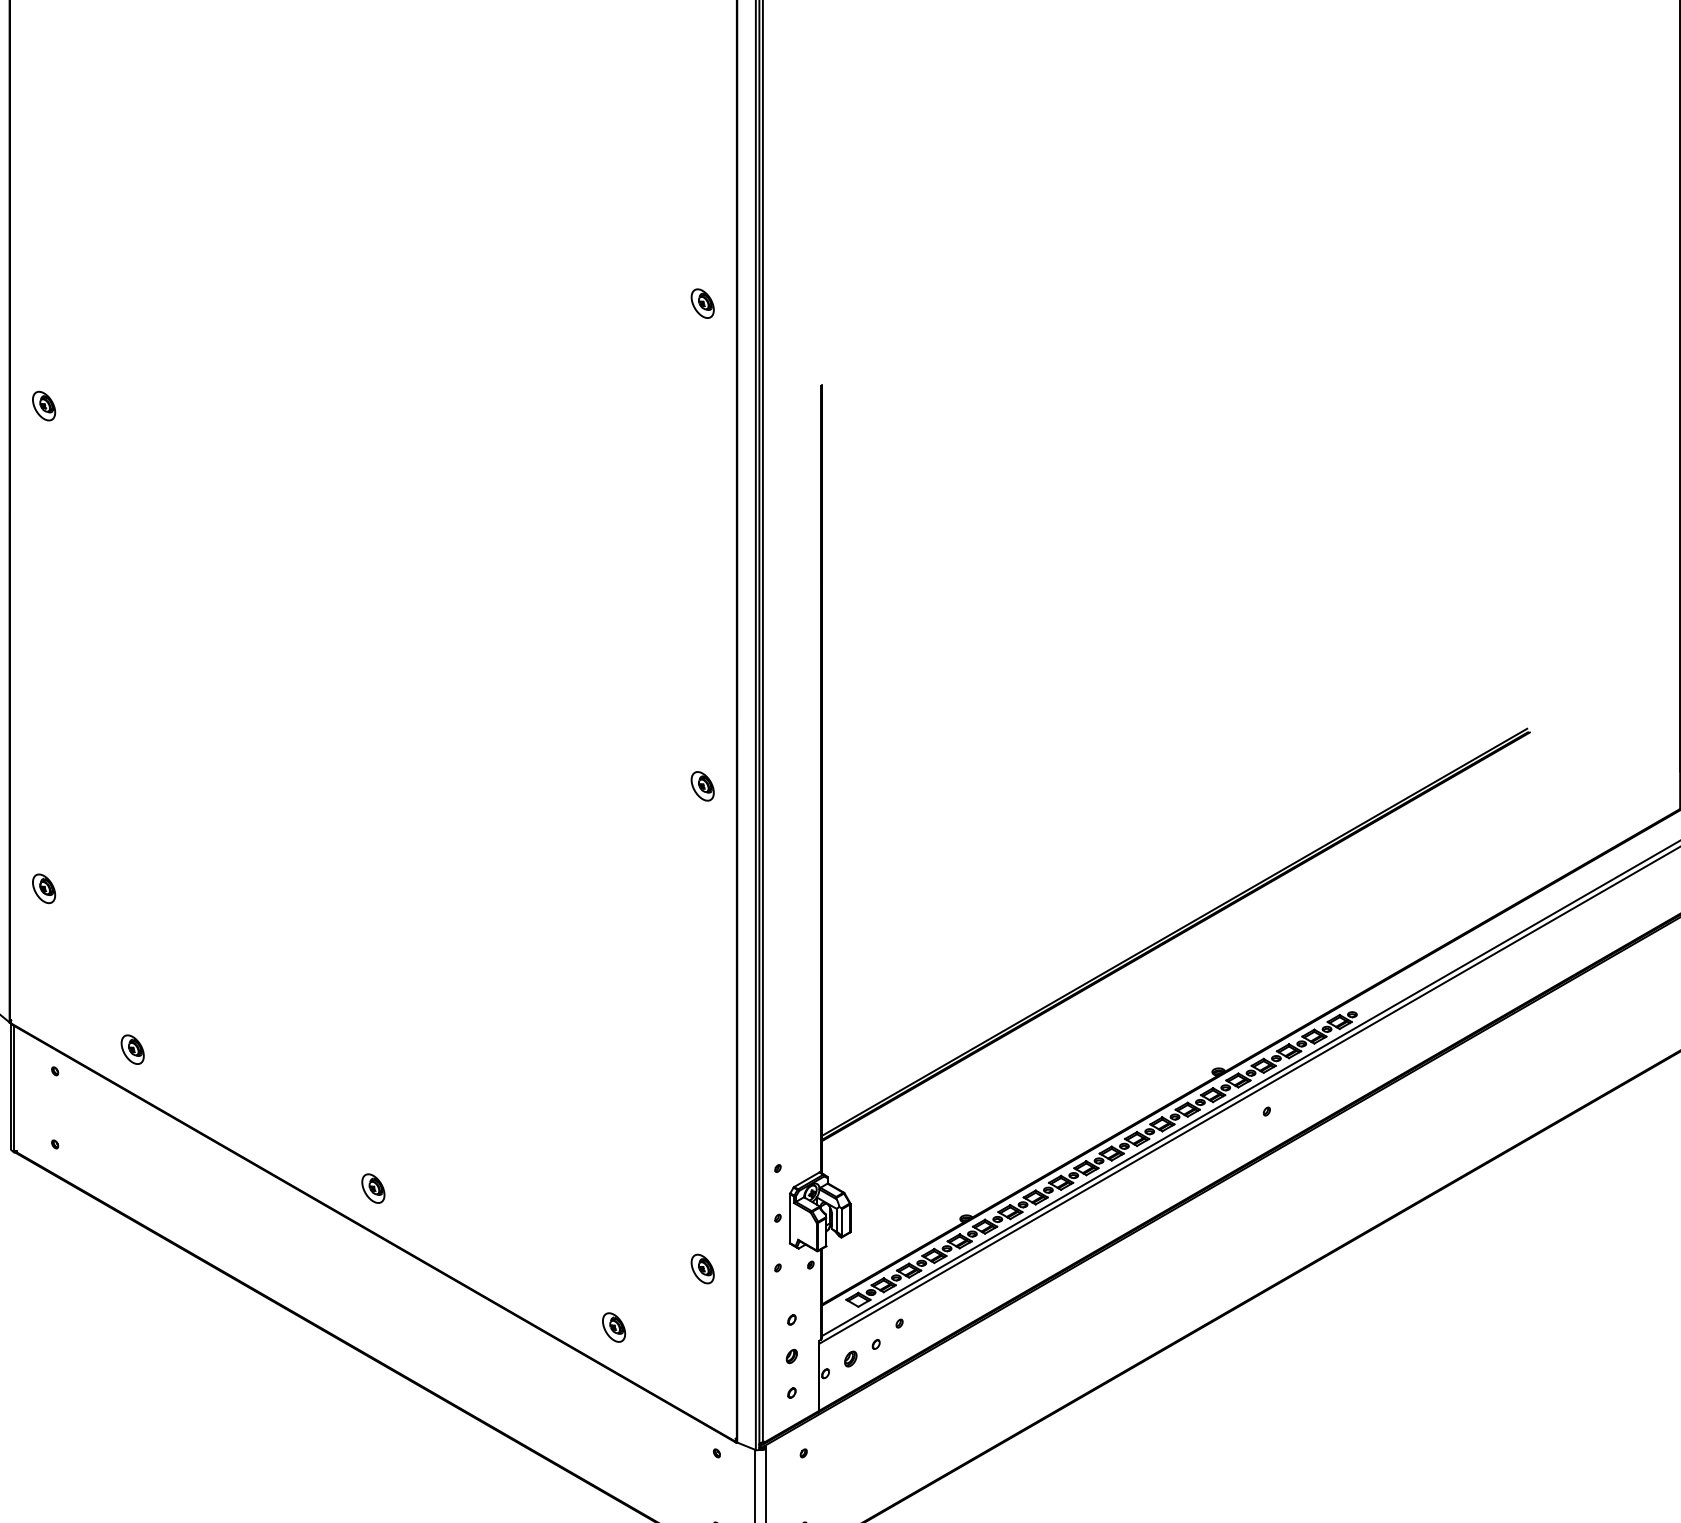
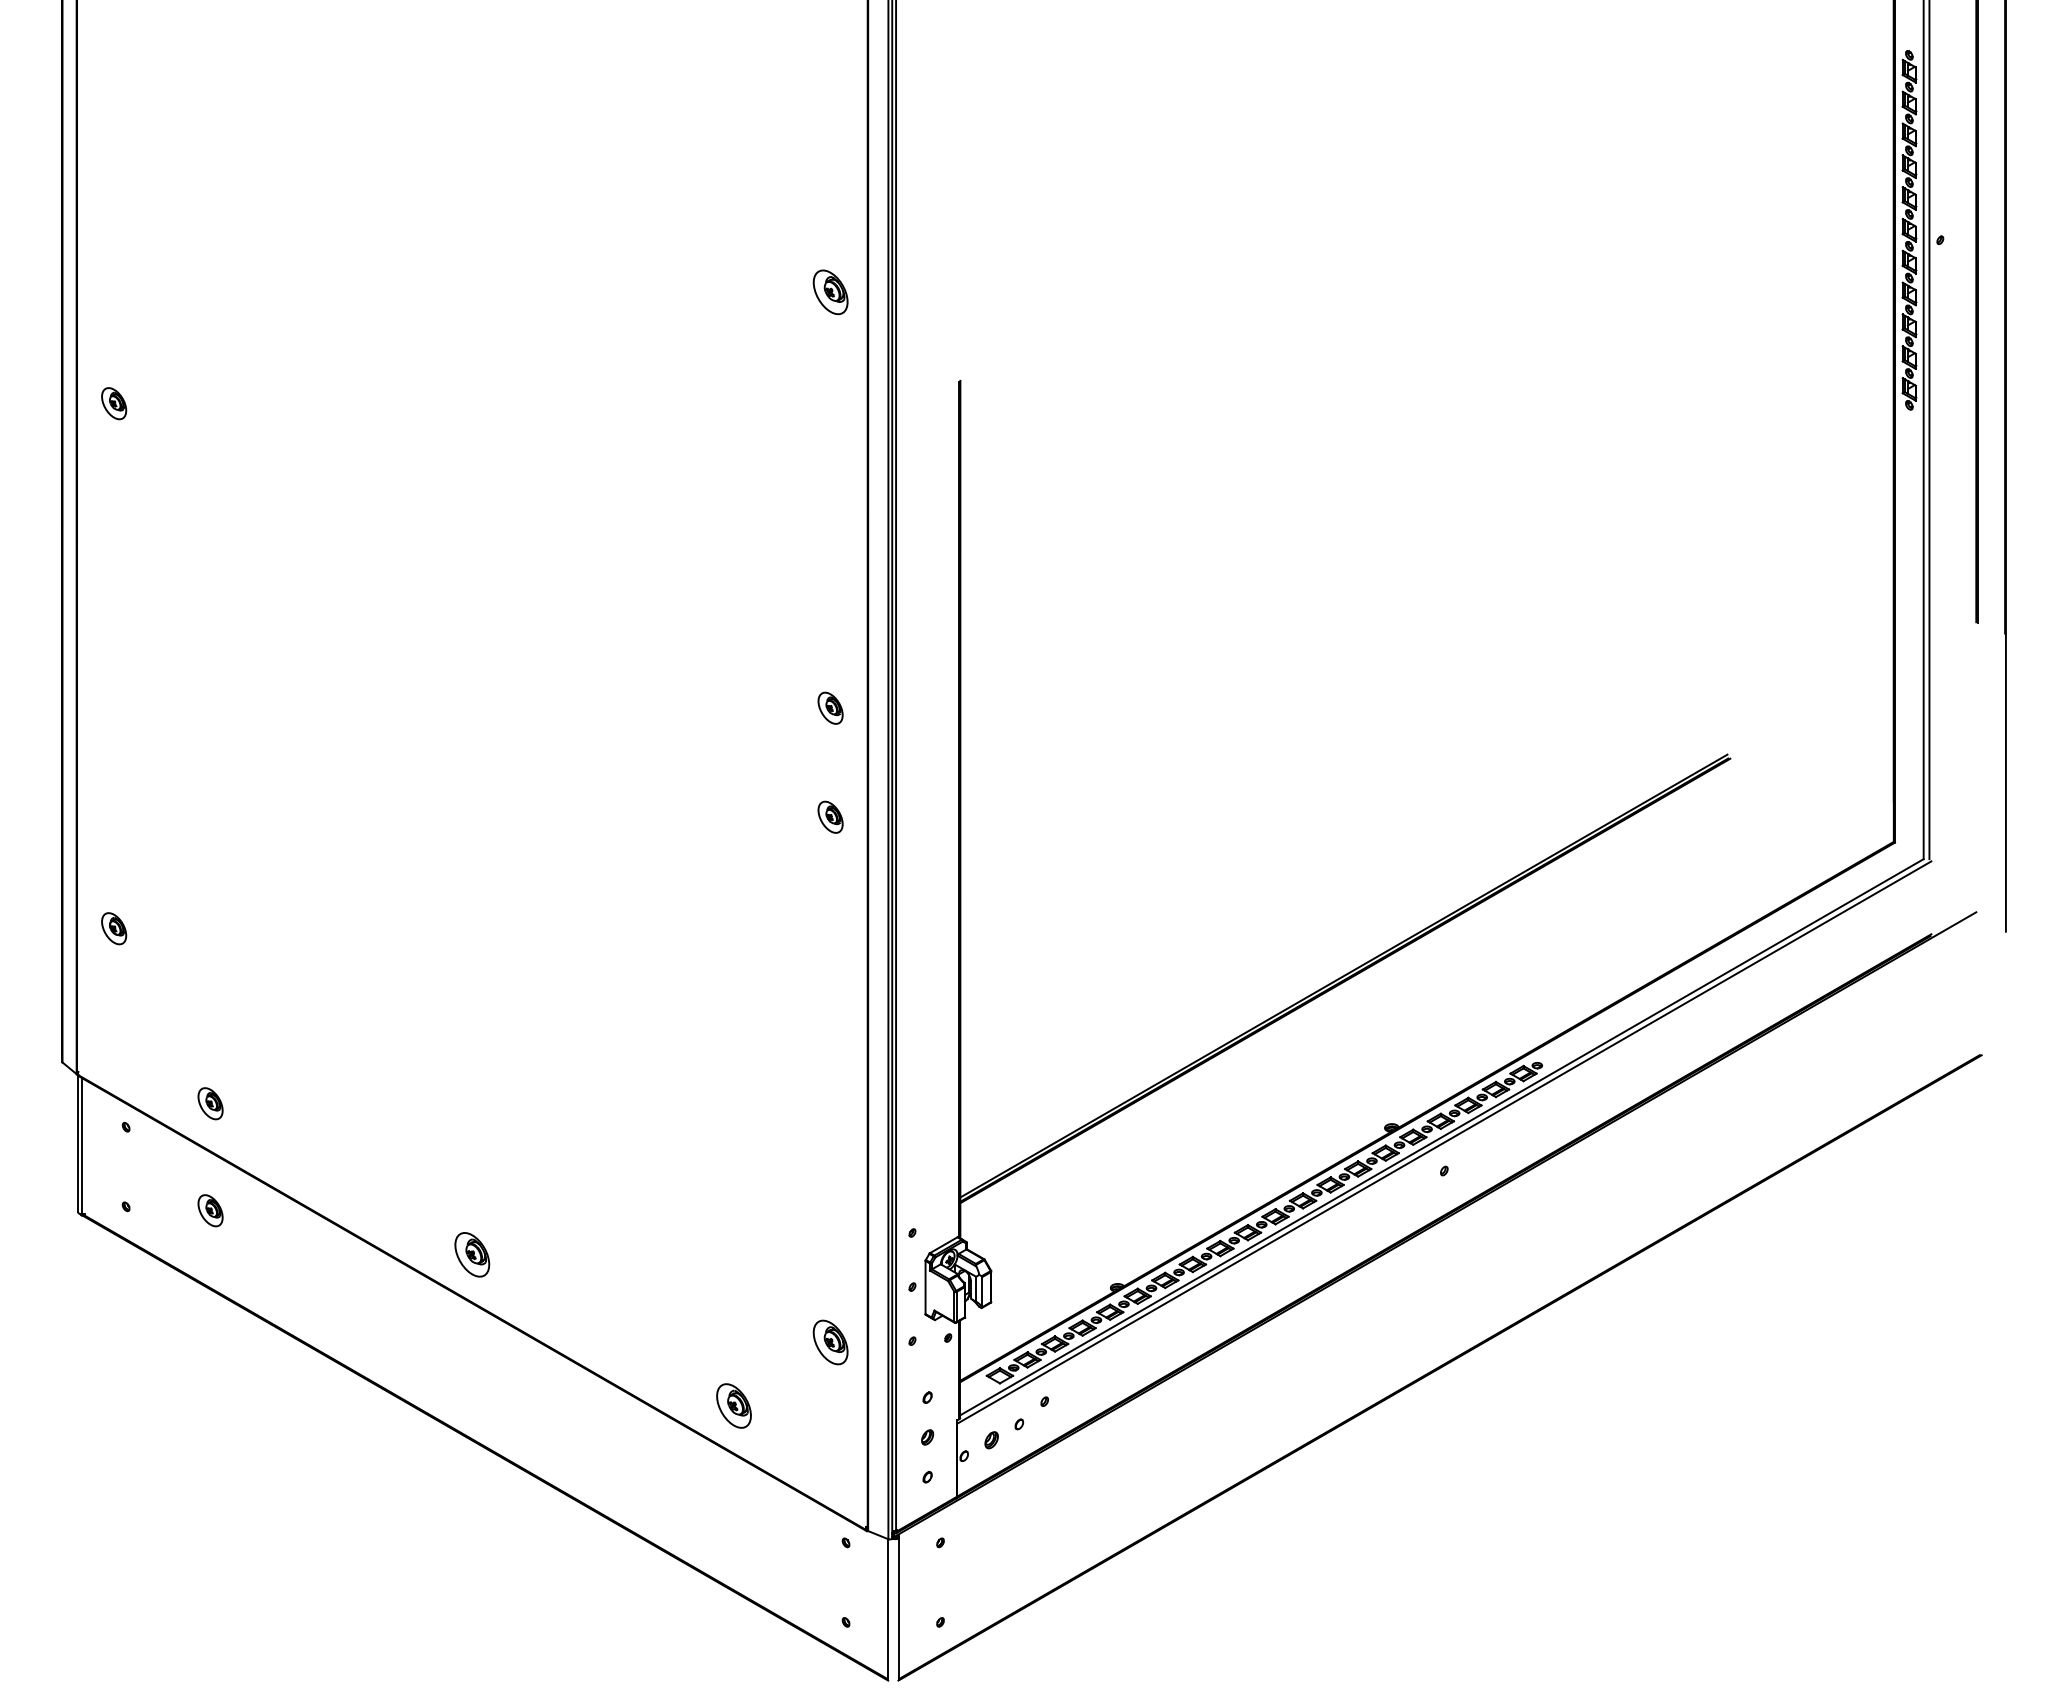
part: (702, 303) -> (830, 291), size x1.4
part: (702, 685) -> (830, 707), added
part: (132, 1147) -> (210, 1210), added
part: (373, 1188) -> (472, 1254), size x1.4
part: (702, 1268) -> (830, 1341), size x1.4
part: (614, 1327) -> (734, 1405), size x1.4

